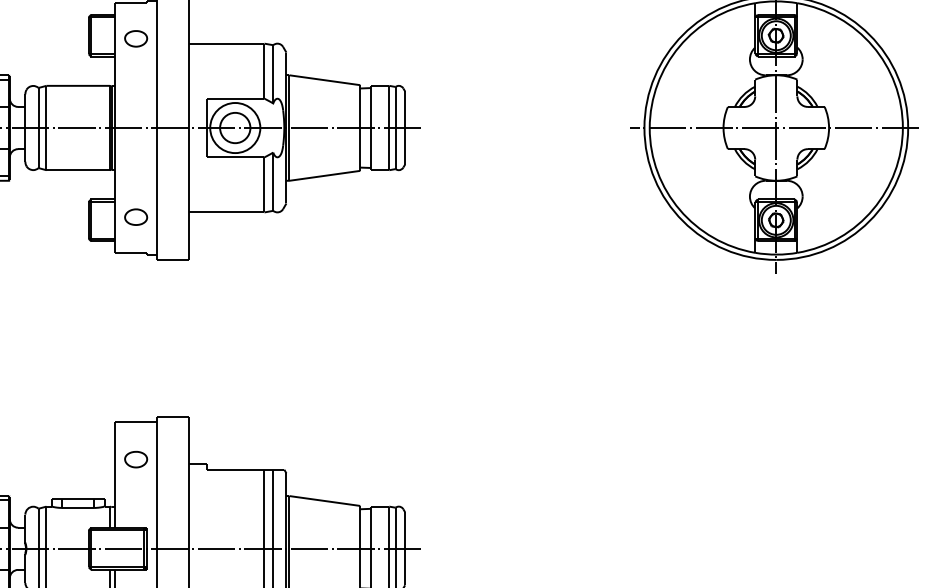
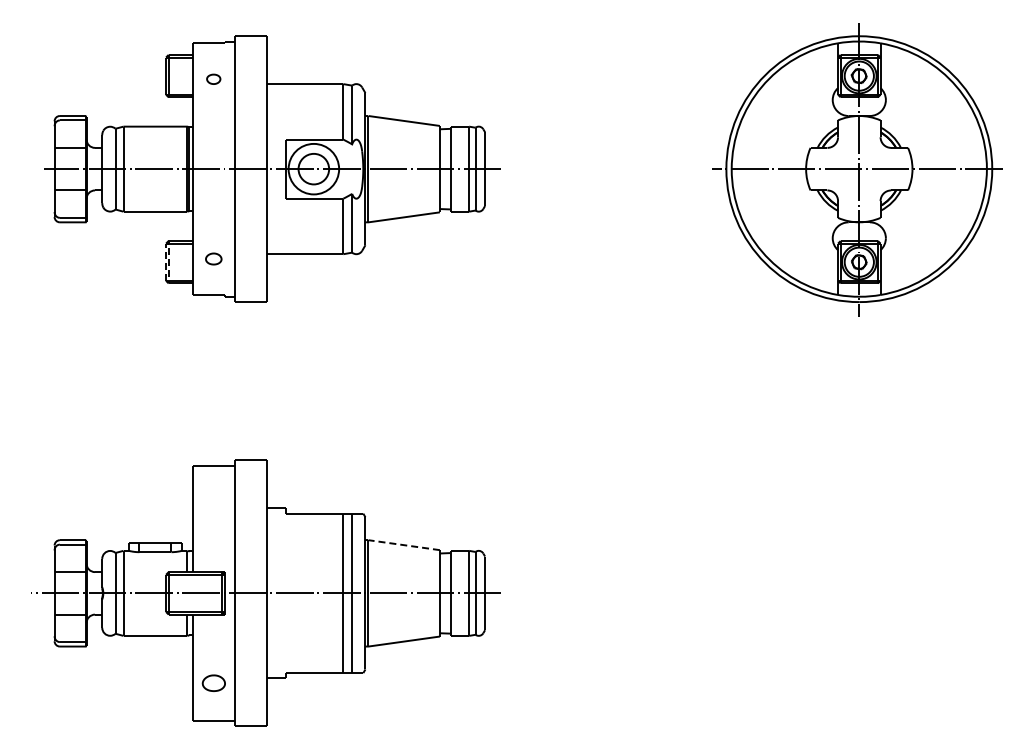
part: (135, 39) -> (213, 79), size x0.6
line: (90, 201) -> (167, 243), solid -> dashed
part: (135, 216) -> (213, 258), size x0.7
part: (135, 459) -> (213, 503), removed
line: (324, 501) -> (403, 545), solid -> dashed

